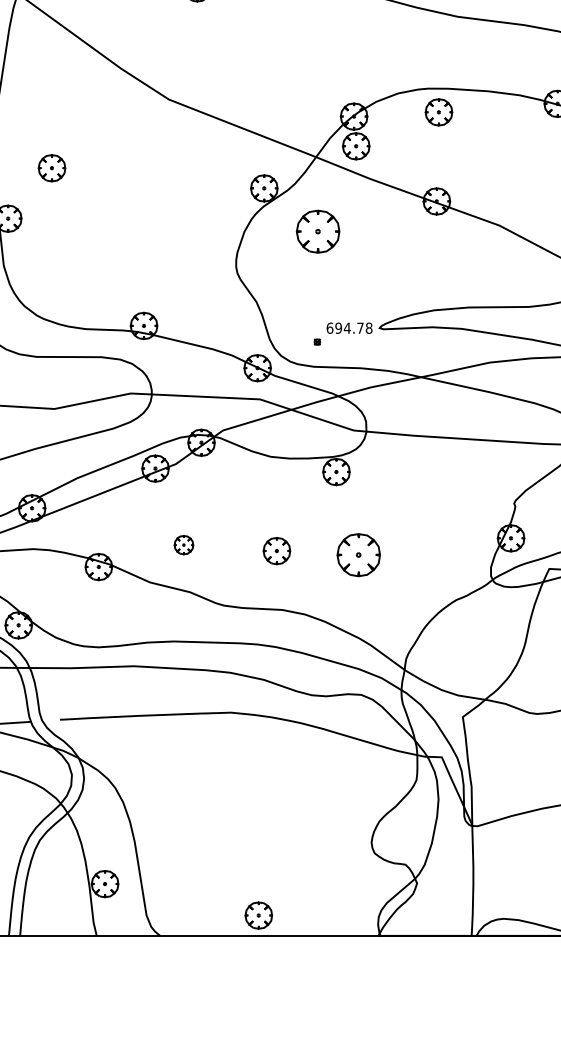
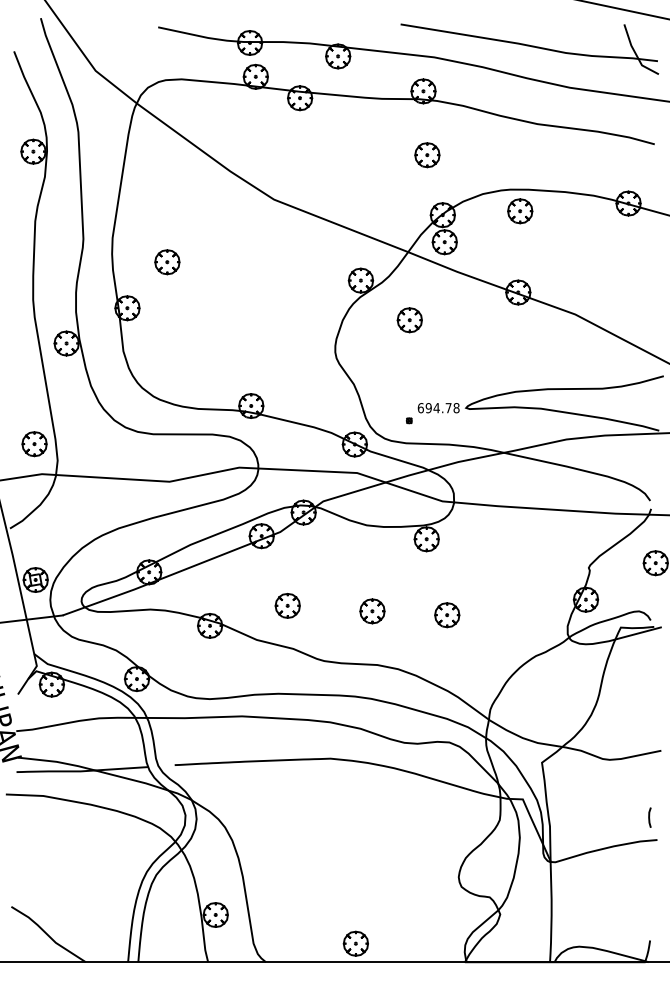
part: (337, 51) -> (427, 155), added
part: (317, 232) -> (409, 320), size x0.62
part: (183, 544) -> (287, 605), size x1.43
part: (359, 555) -> (447, 615), size x0.62

